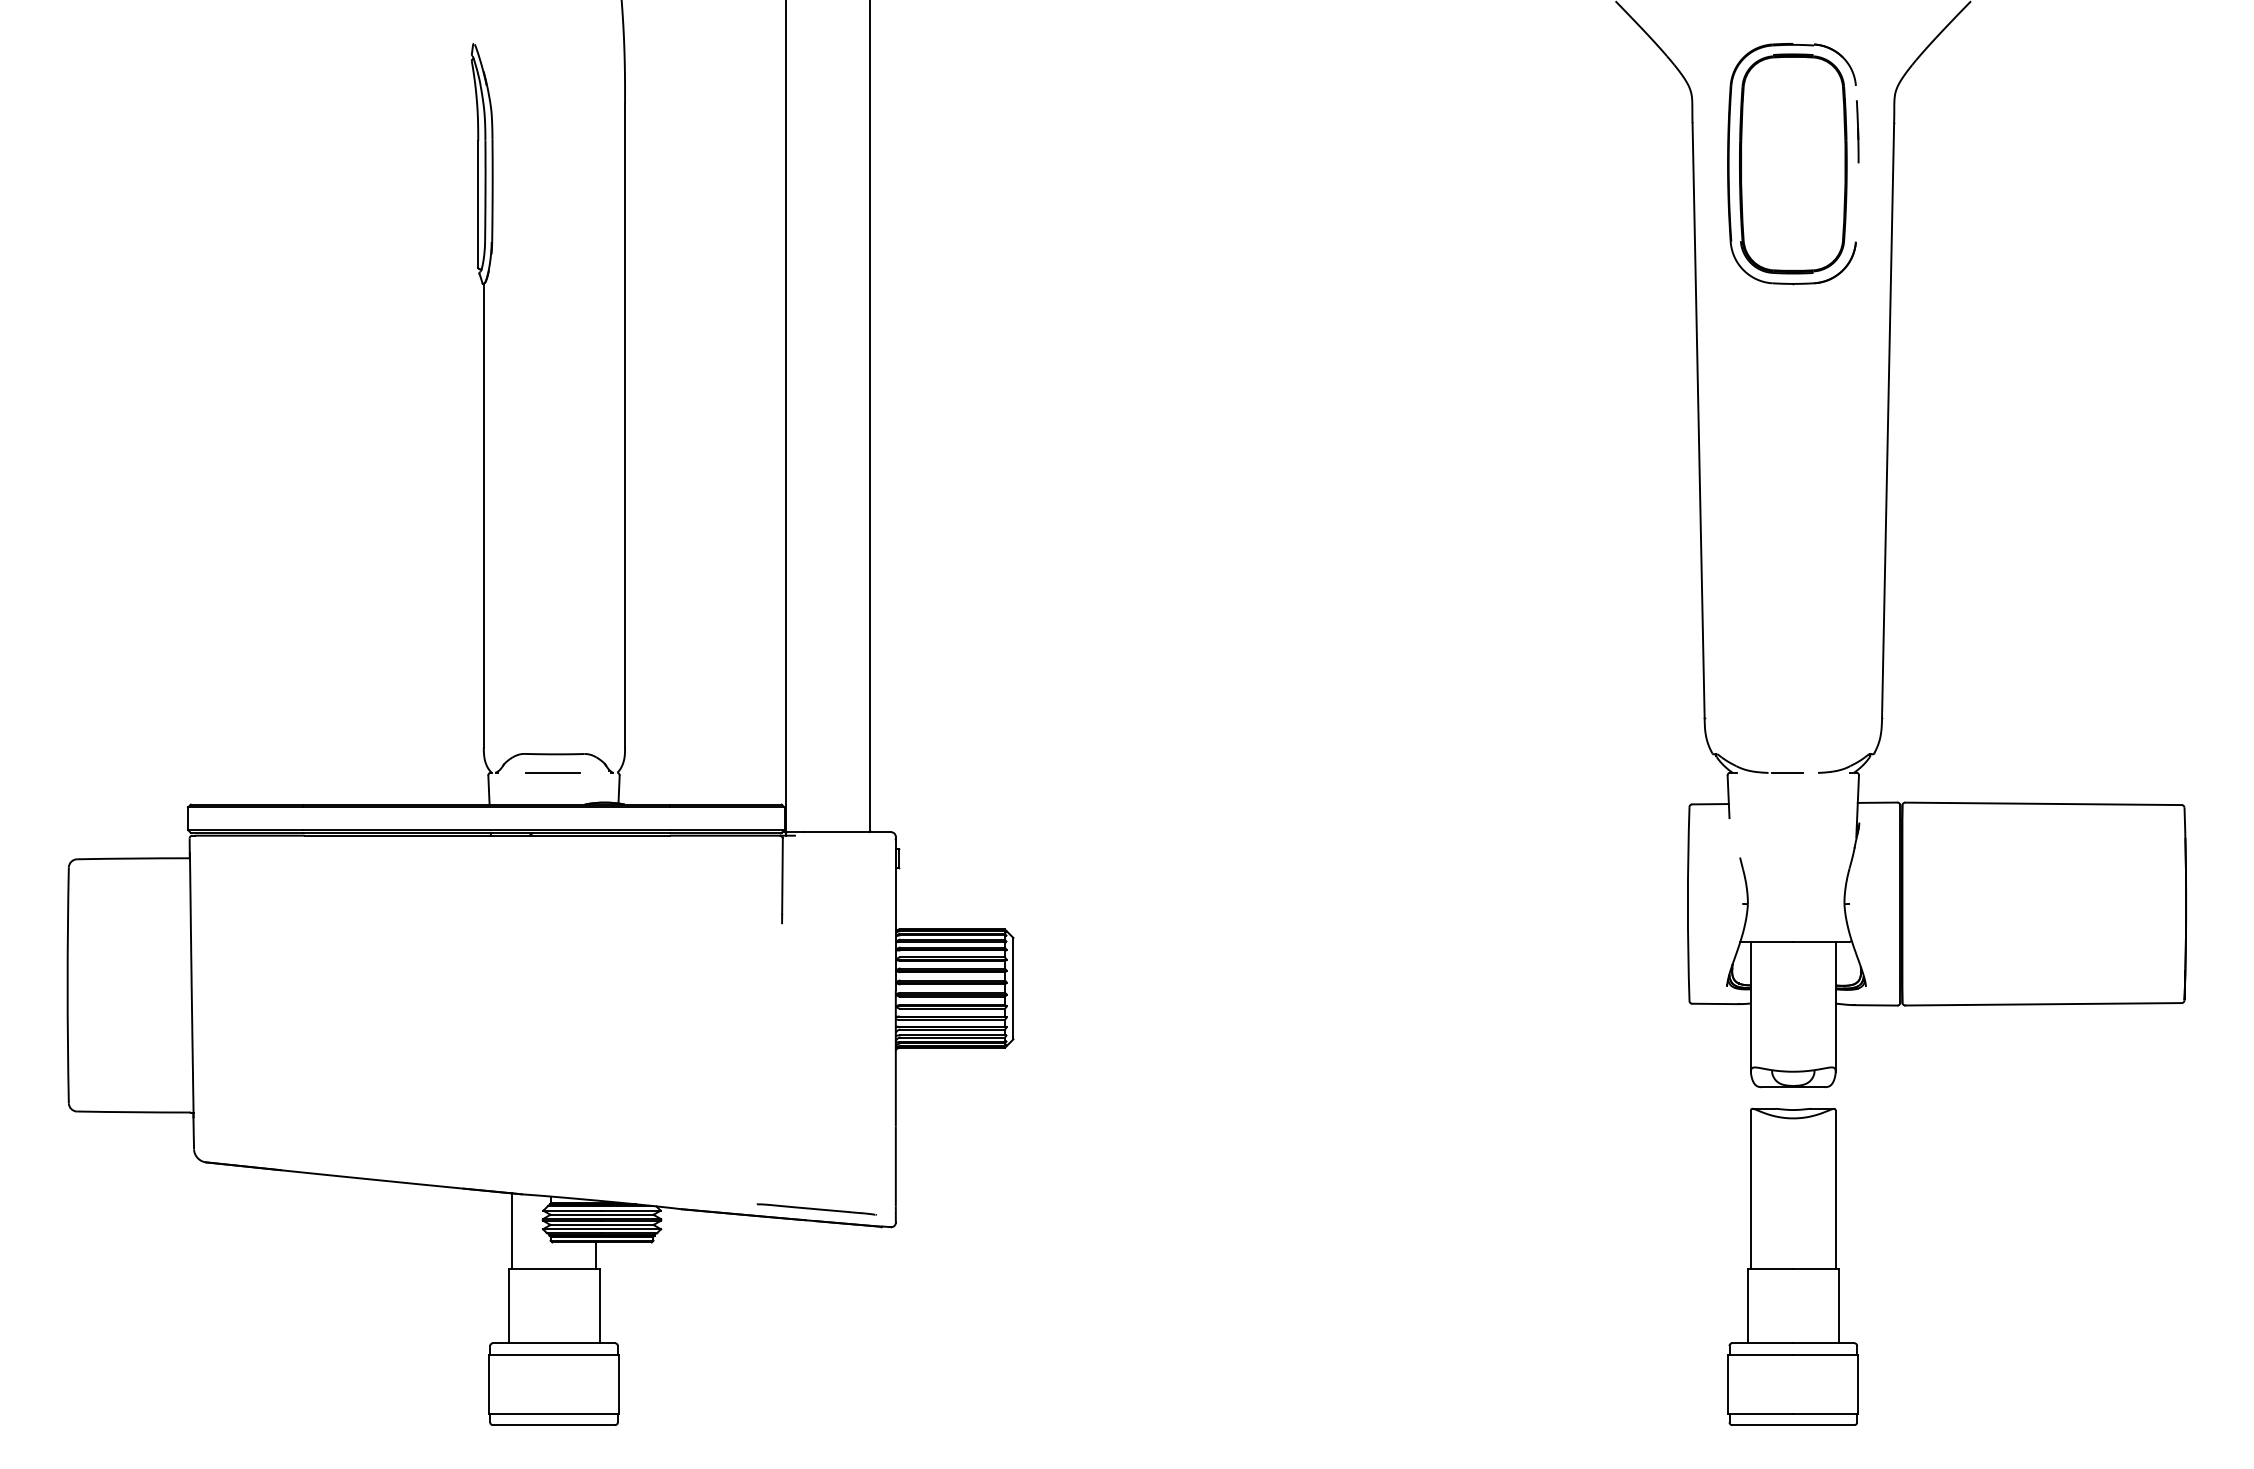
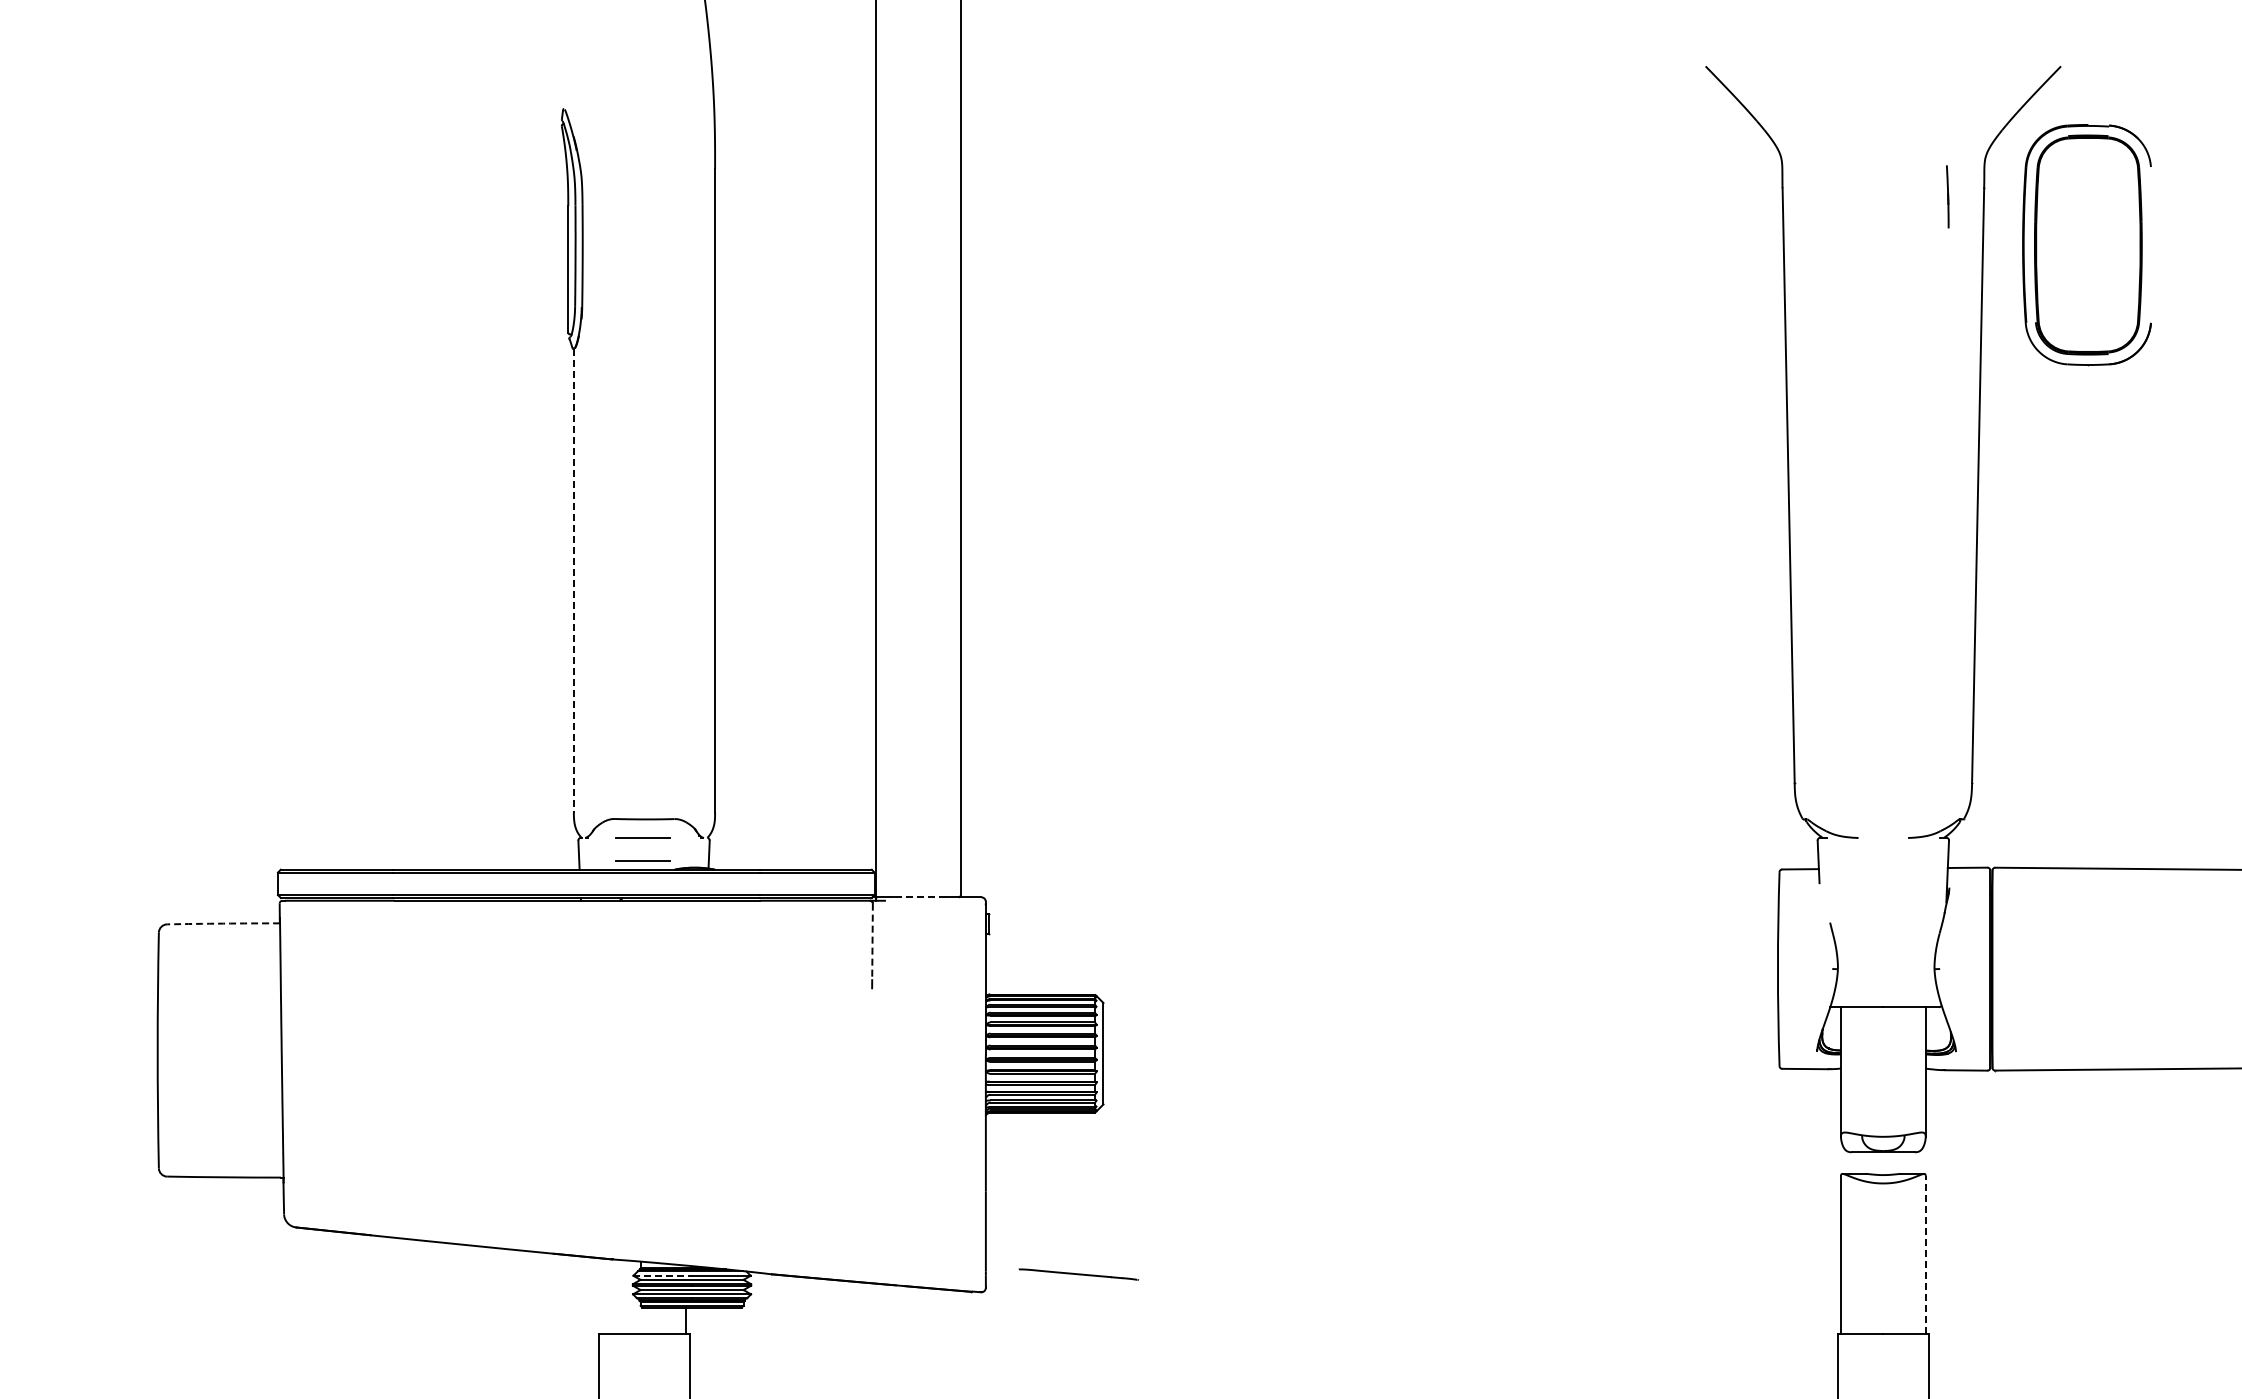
part: (1791, 164) -> (2086, 245), moved
line: (483, 515) -> (573, 580), solid -> dashed
line: (1786, 772) -> (1876, 837), removed
line: (552, 795) -> (642, 860), added
line: (829, 832) -> (919, 897), solid -> dashed
arc: (133, 858) -> (223, 923), solid -> dashed
line: (782, 876) -> (872, 941), solid -> dashed
line: (1835, 1189) -> (1925, 1254), solid -> dashed
line: (816, 1209) -> (1078, 1274), moved
line: (573, 1210) -> (663, 1275), solid -> dashed
line: (511, 1231) -> (601, 1296), removed

